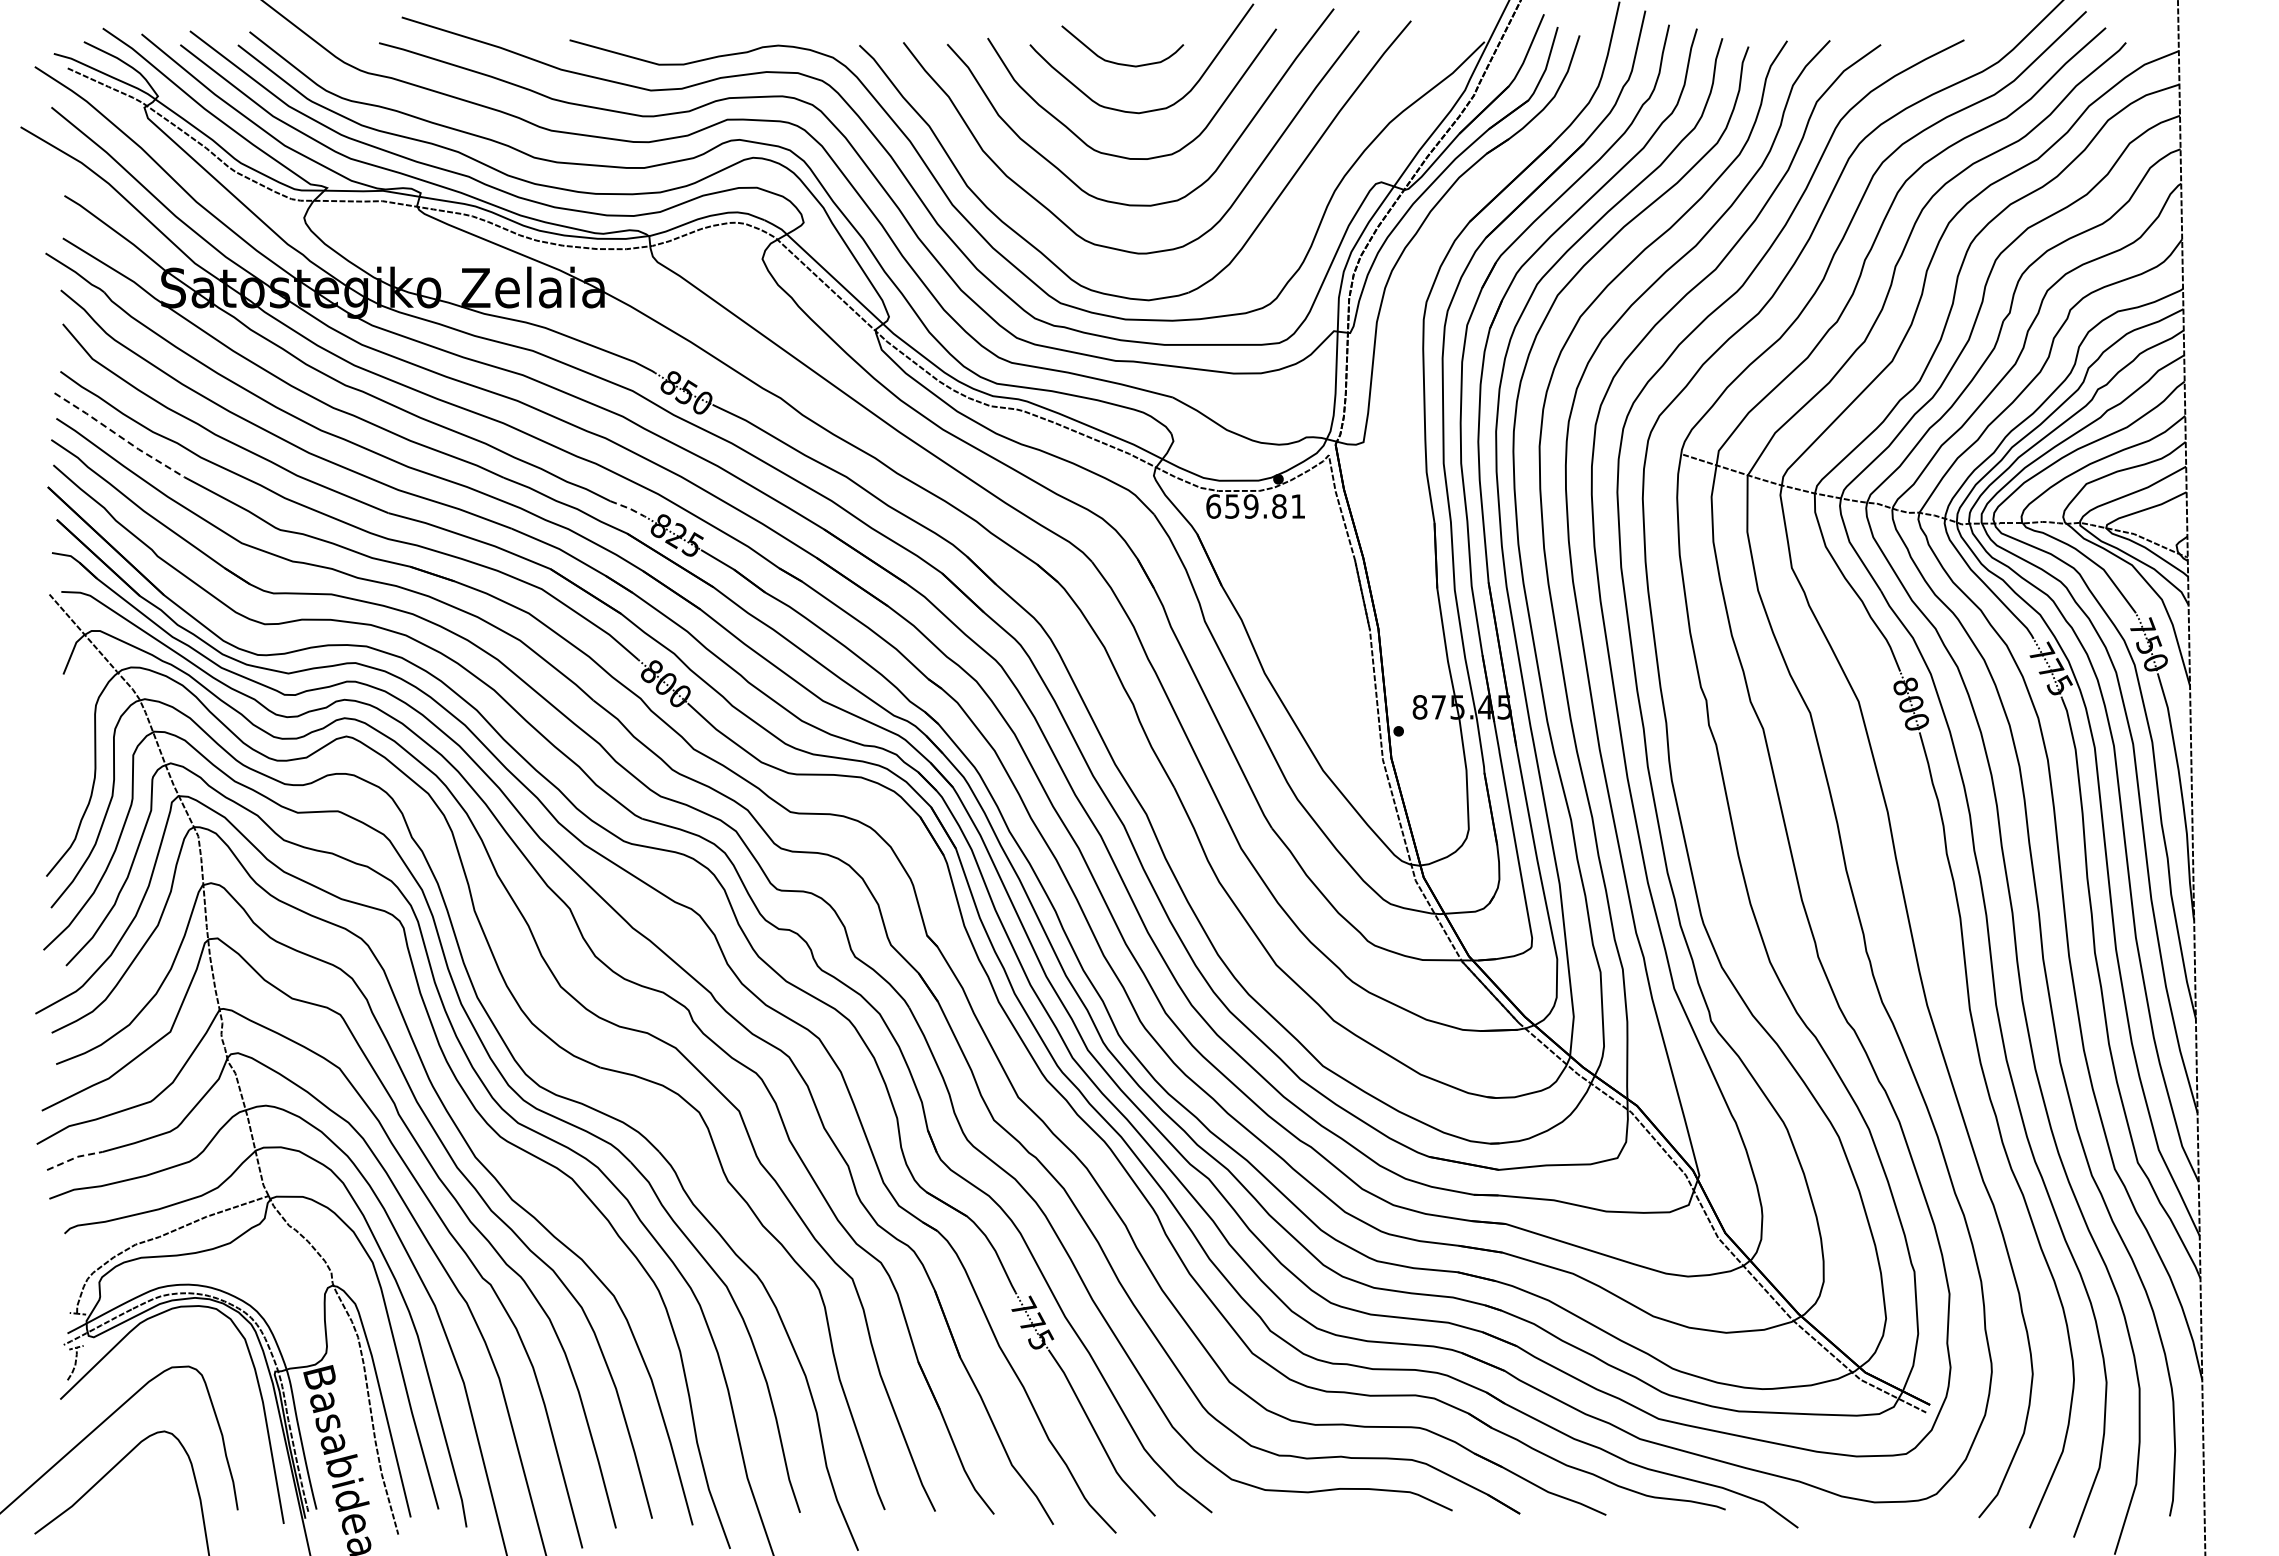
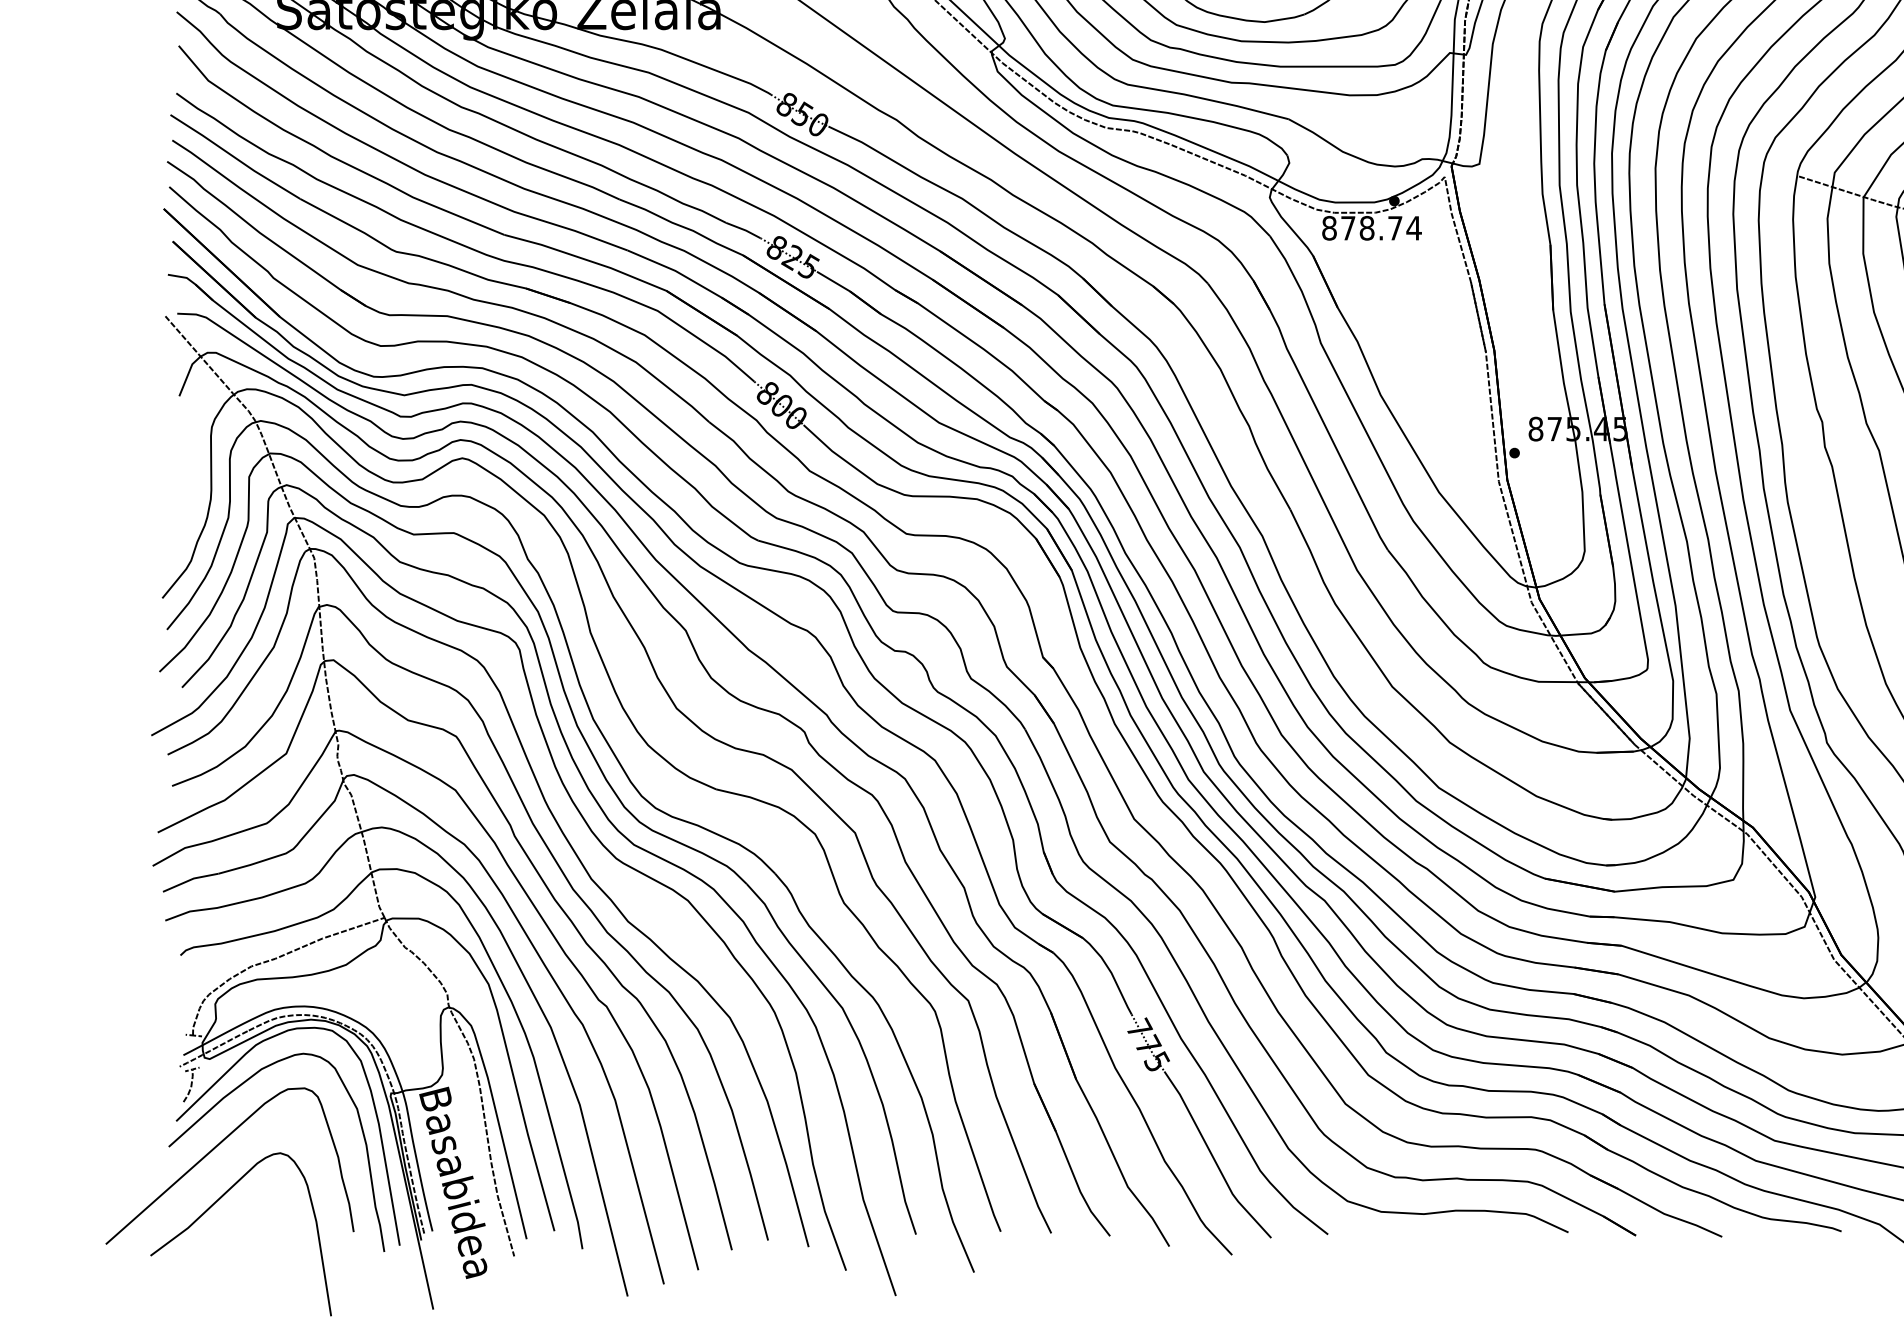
line: (118, 435) -> (234, 157), dashed -> solid
text: (1255, 506) -> (1371, 228), 659.81 -> 878.74
line: (628, 508) -> (744, 230), dashed -> solid
line: (75, 1157) -> (191, 879), dashed -> solid
curve: (114, 1372) -> (230, 1094), added

